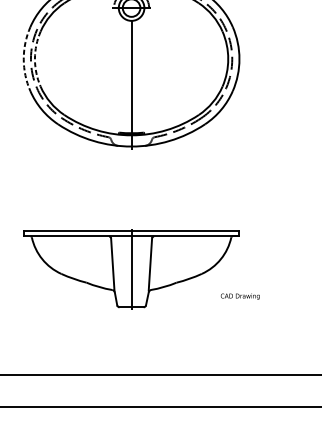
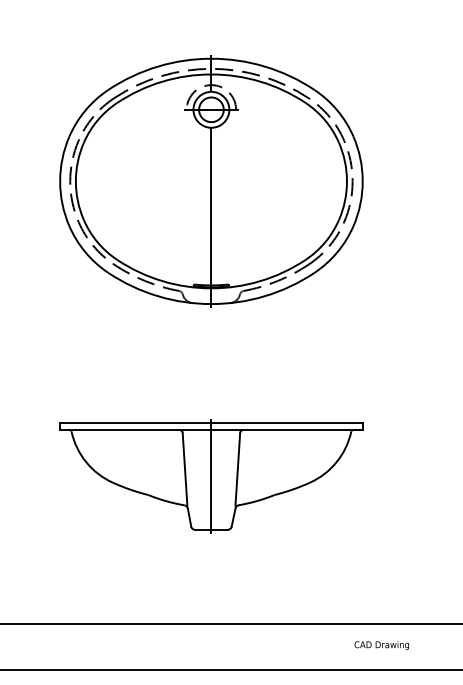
arc: (24, 59) -> (60, 181), dashed -> solid
arc: (34, 59) -> (75, 181), dashed -> solid
text: (240, 296) -> (381, 645), moved

